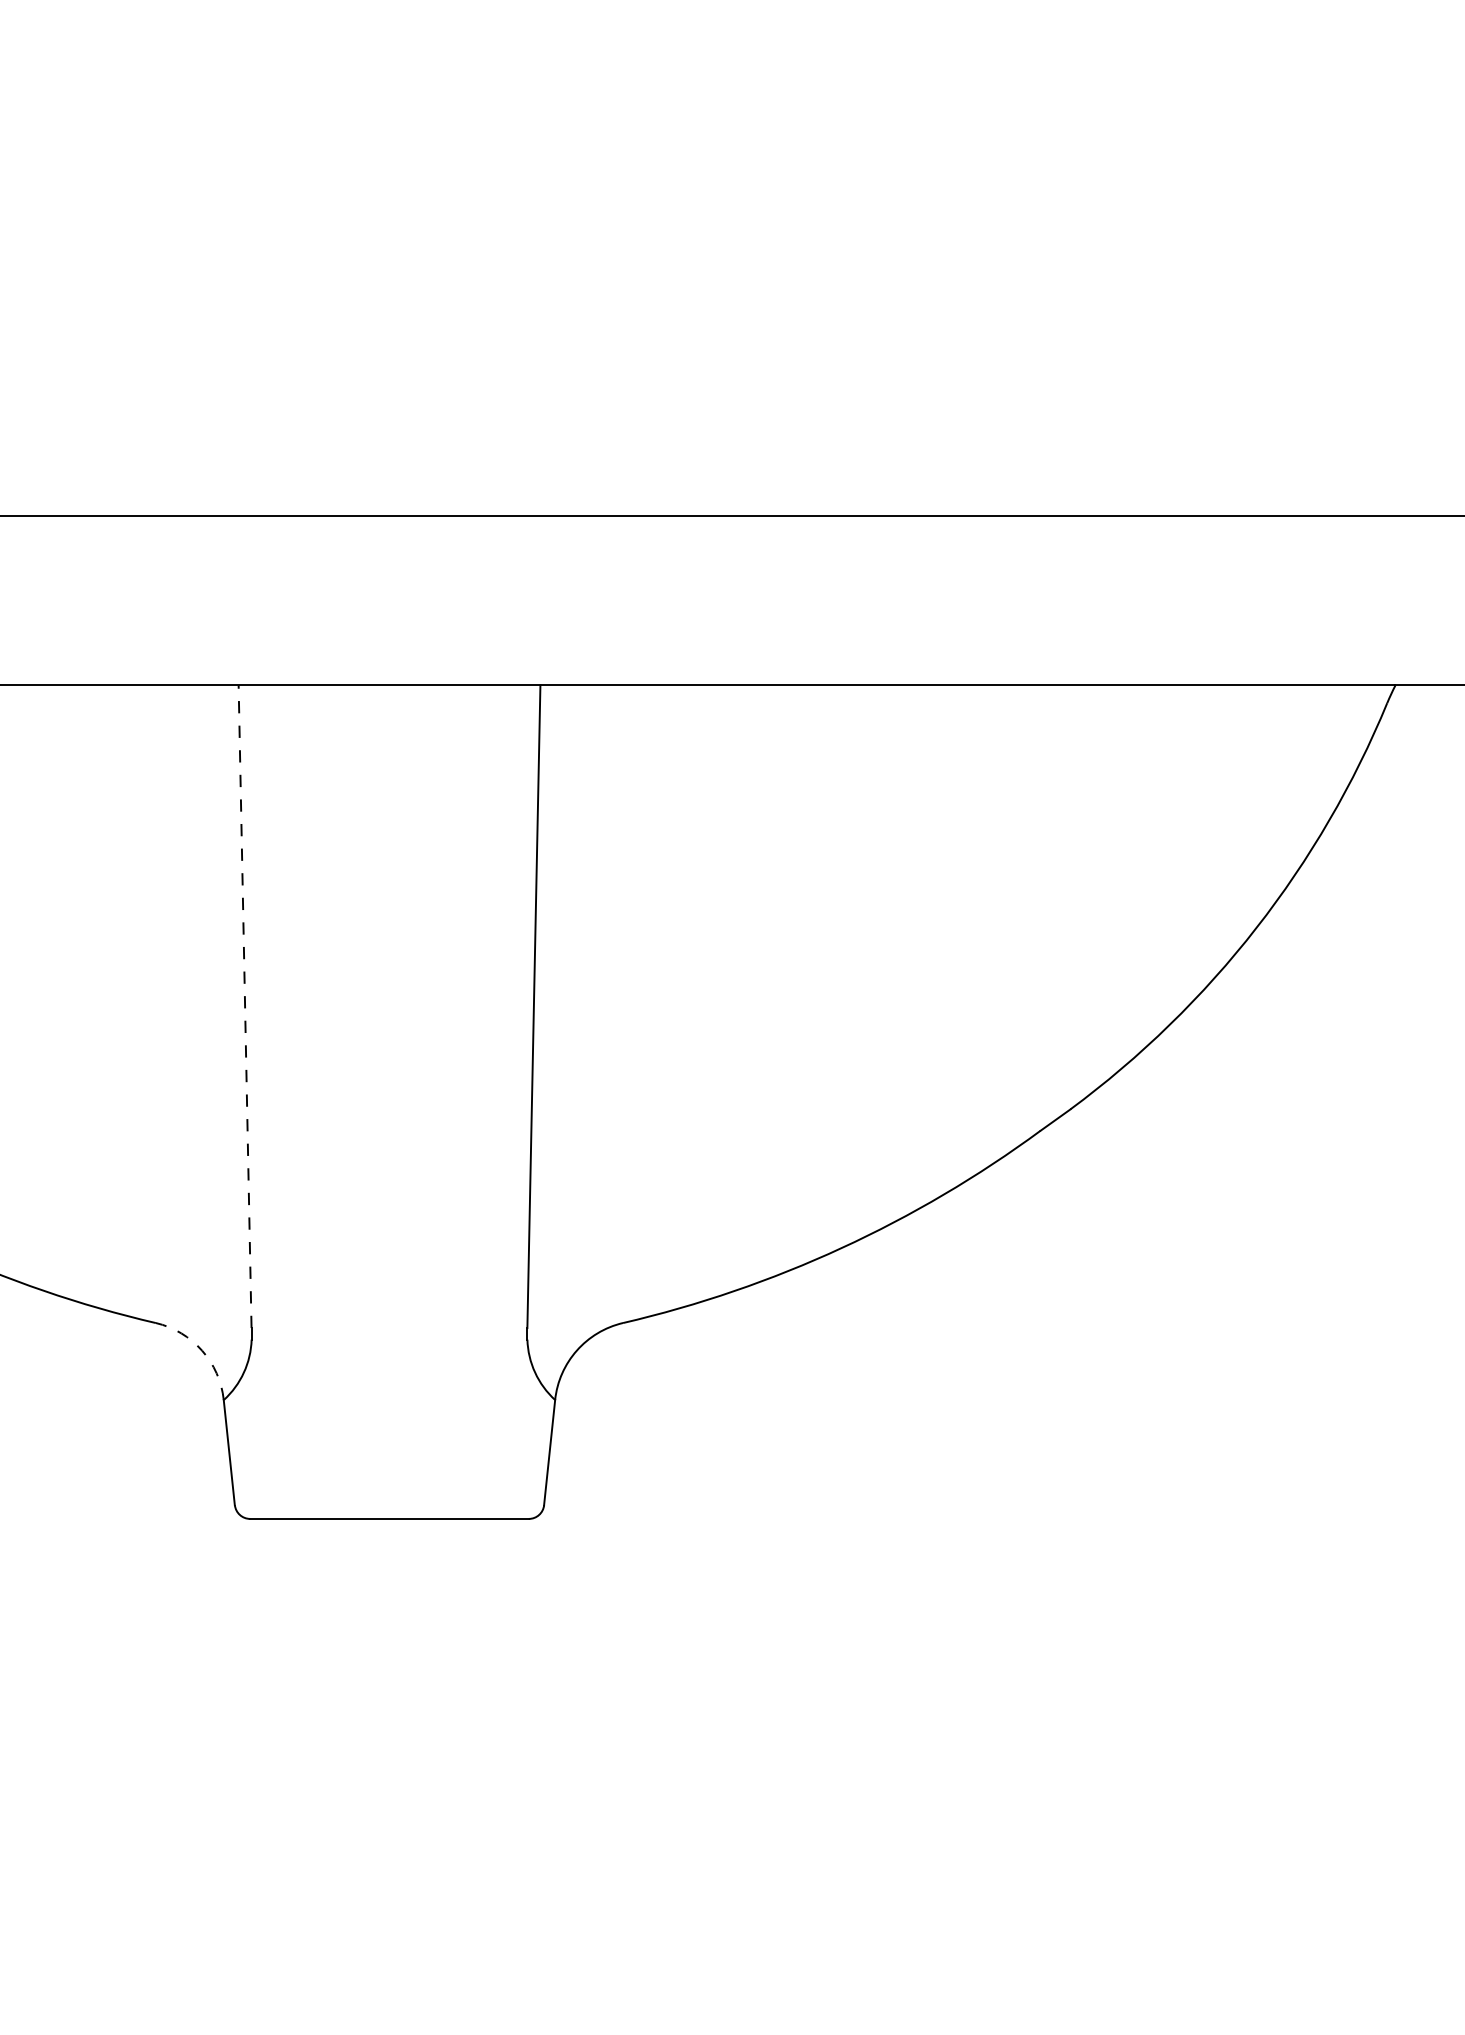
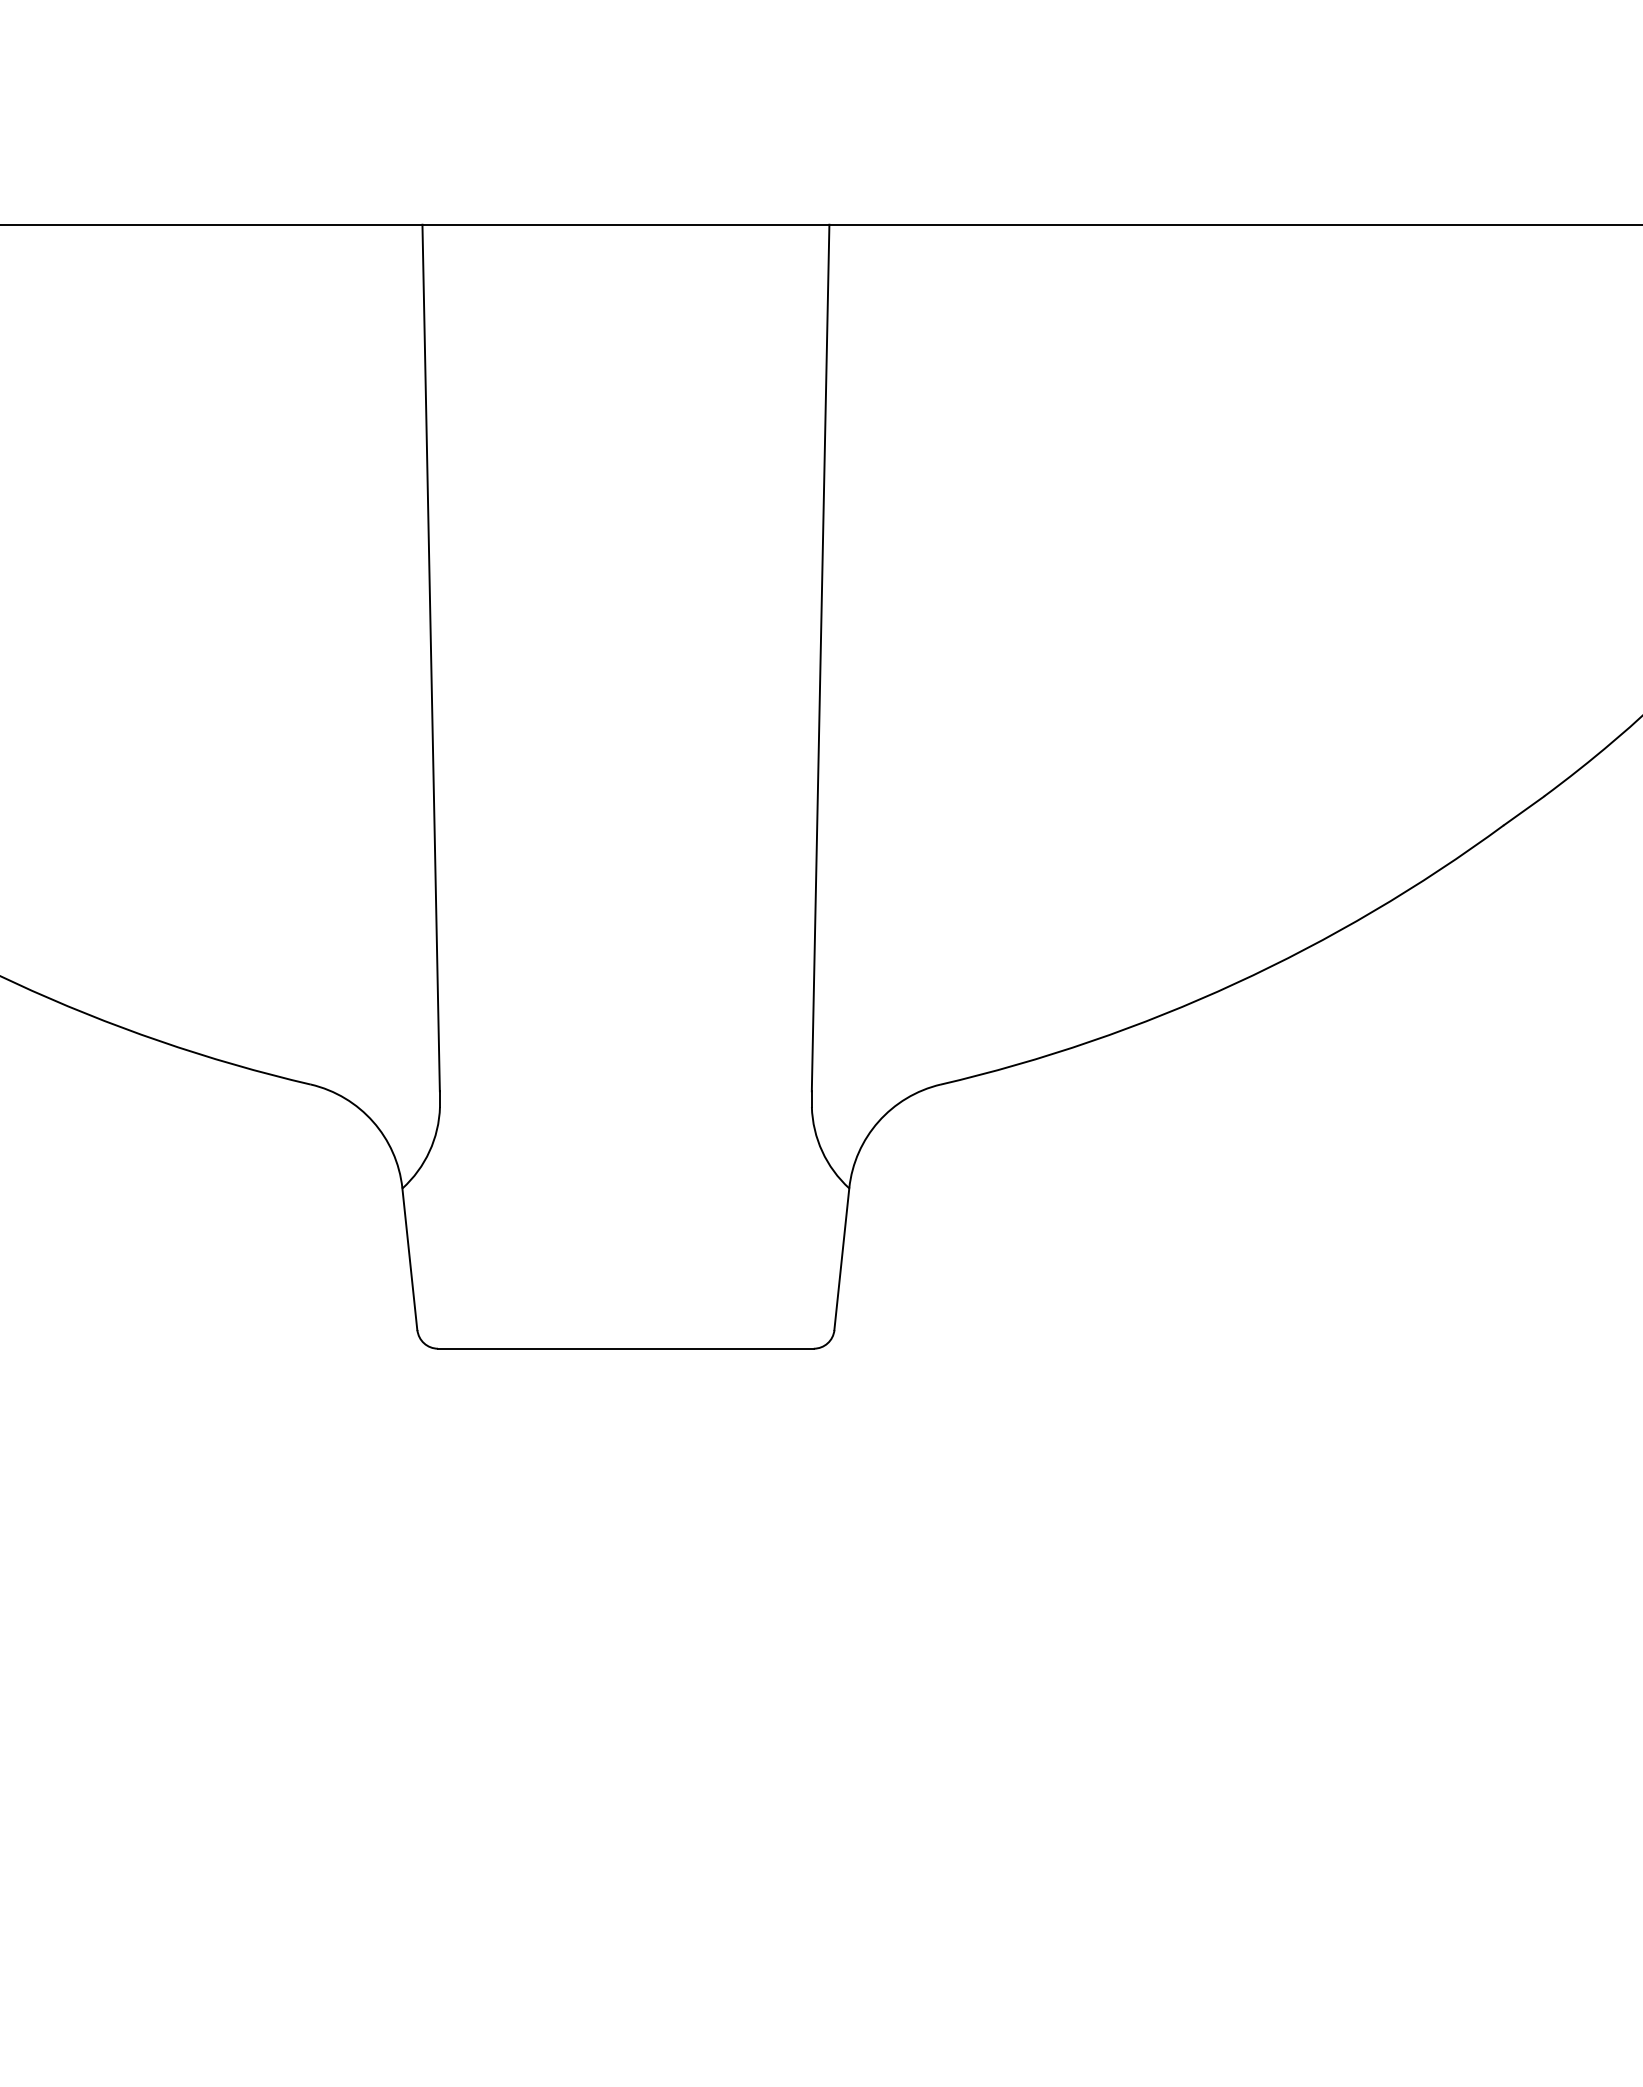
line: (245, 1006) -> (431, 657), dashed -> solid
arc: (202, 1350) -> (373, 1121), dashed -> solid

